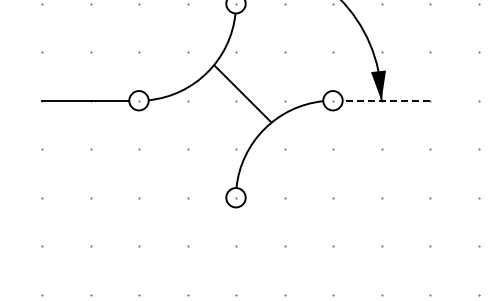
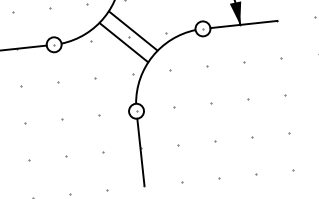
line: (386, 100) -> (244, 24), dashed -> solid
line: (228, 107) -> (123, 42), added
line: (235, 250) -> (140, 151), added

